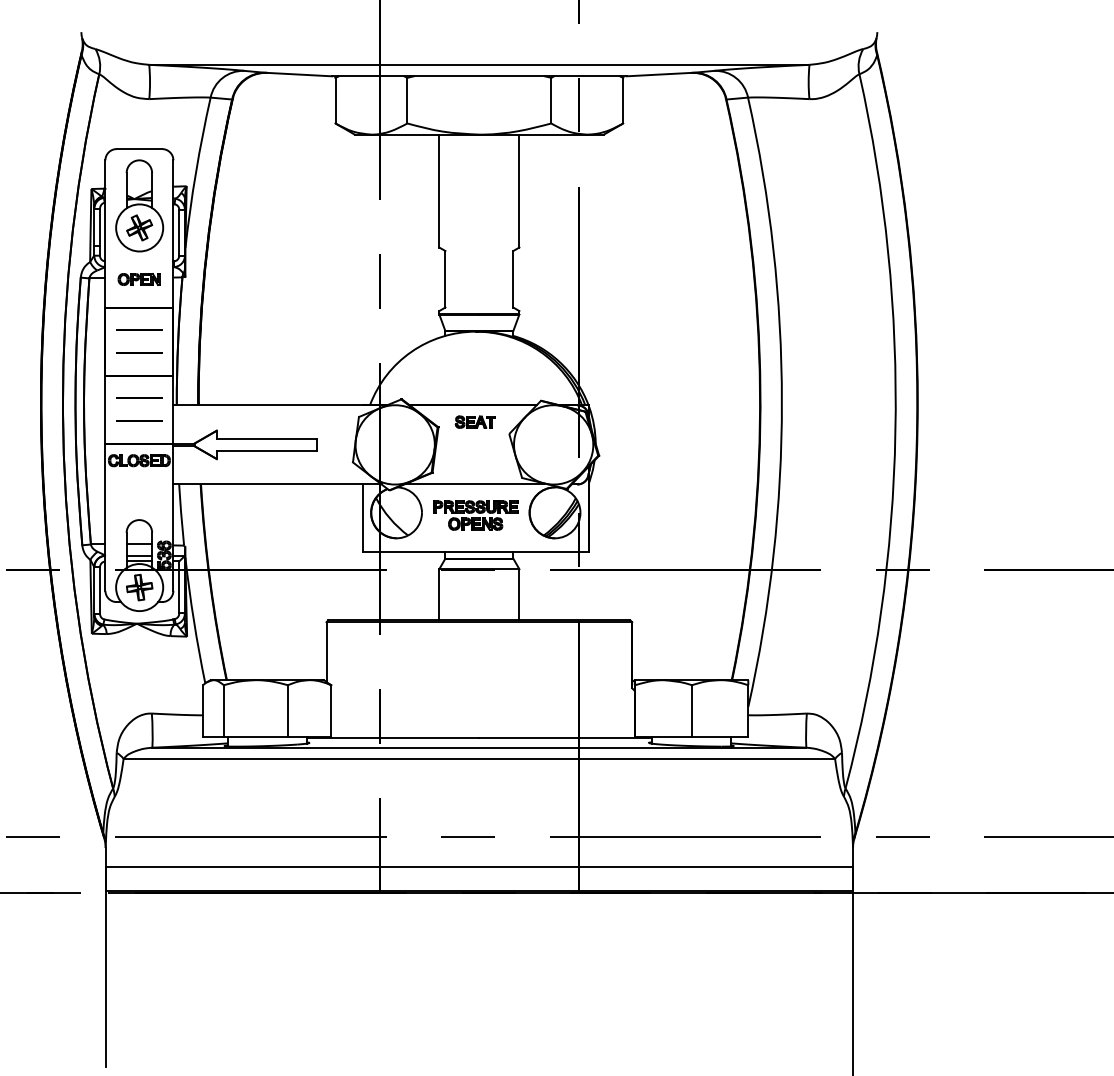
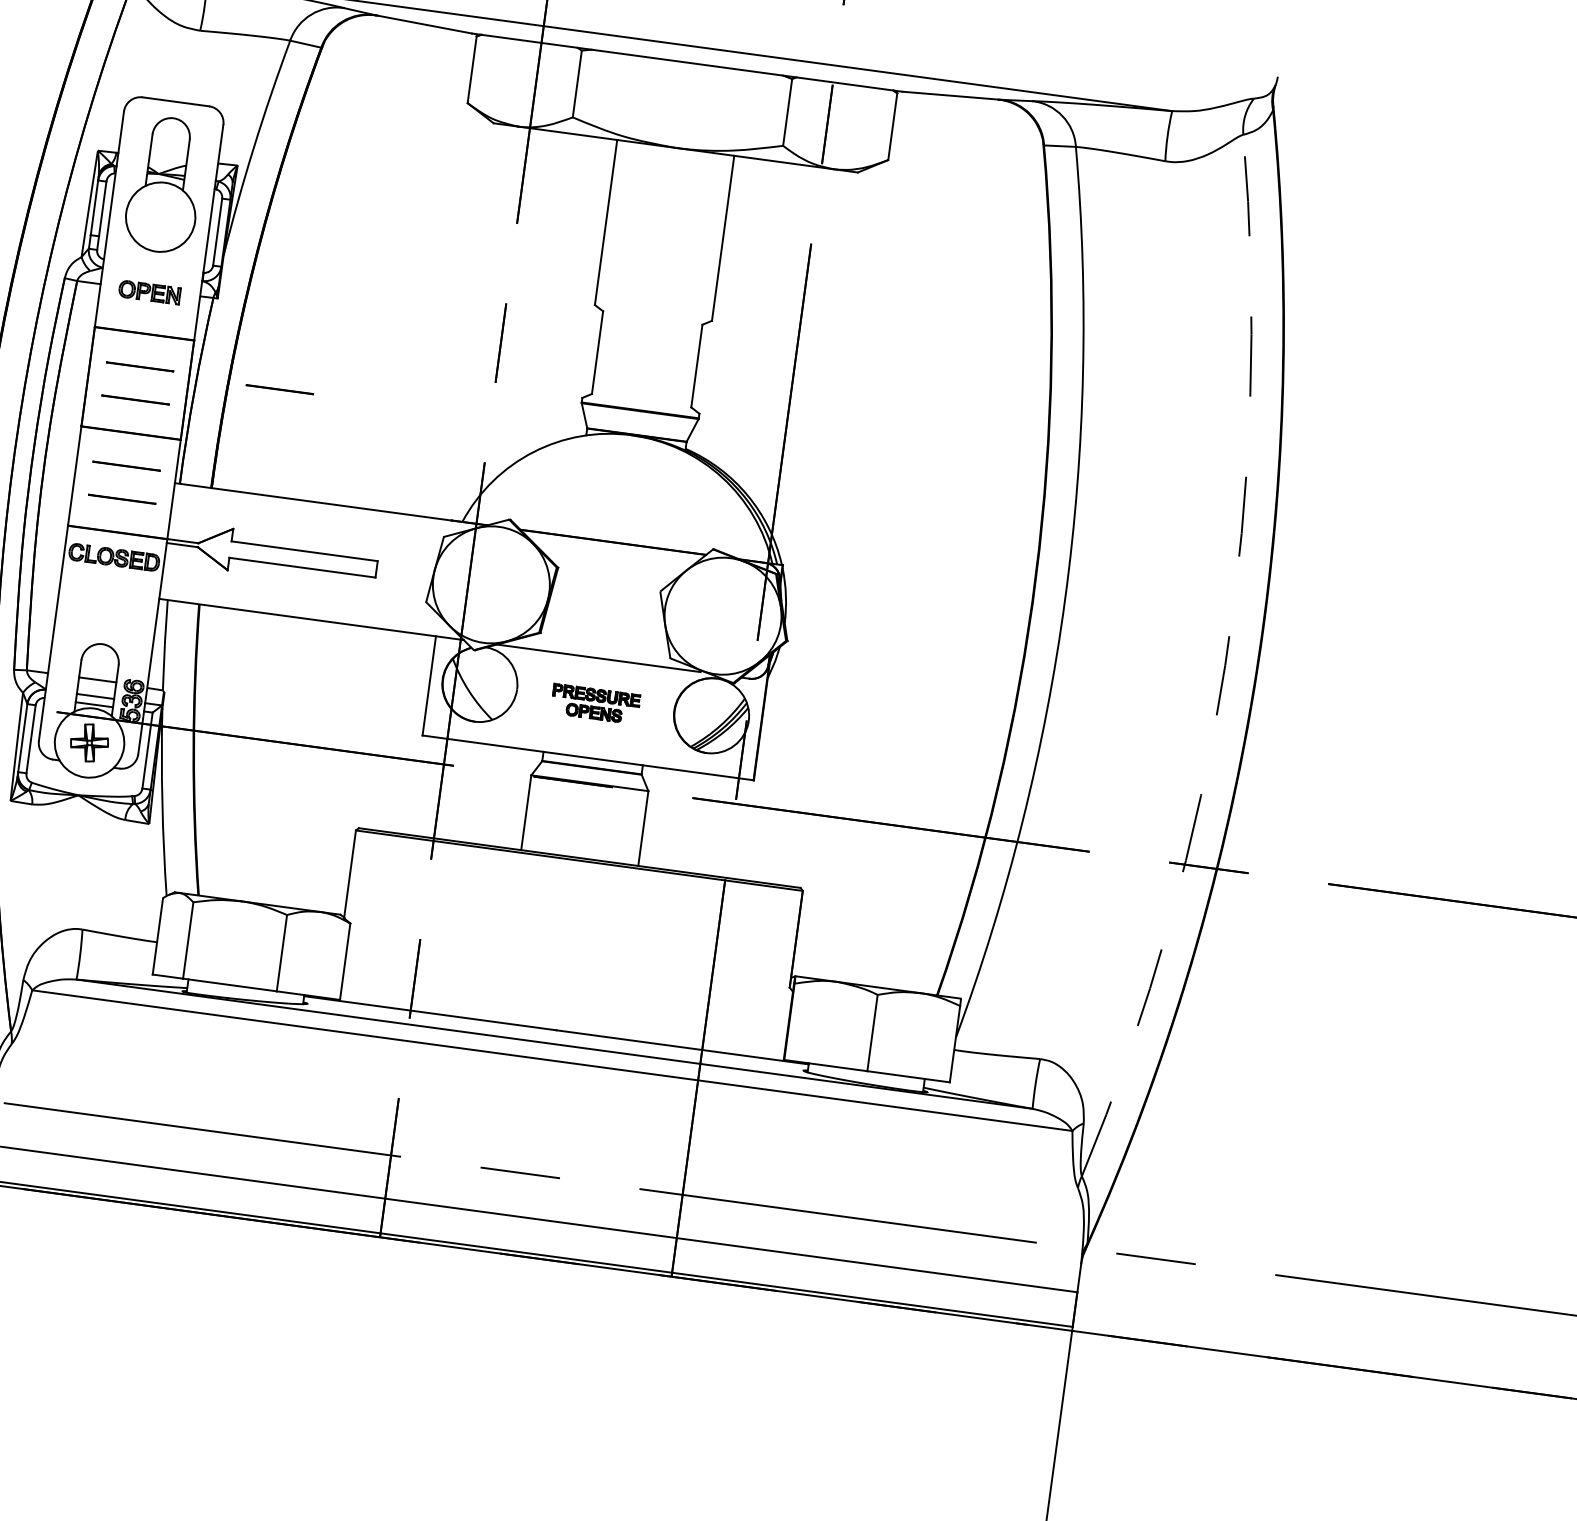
part: (139, 227) -> (160, 216), removed
line: (235, 332) -> (280, 388), added
part: (474, 421) -> (611, 566), removed
arc: (895, 432) -> (1225, 665), solid -> dashed
part: (475, 515) -> (594, 703), size x0.7

